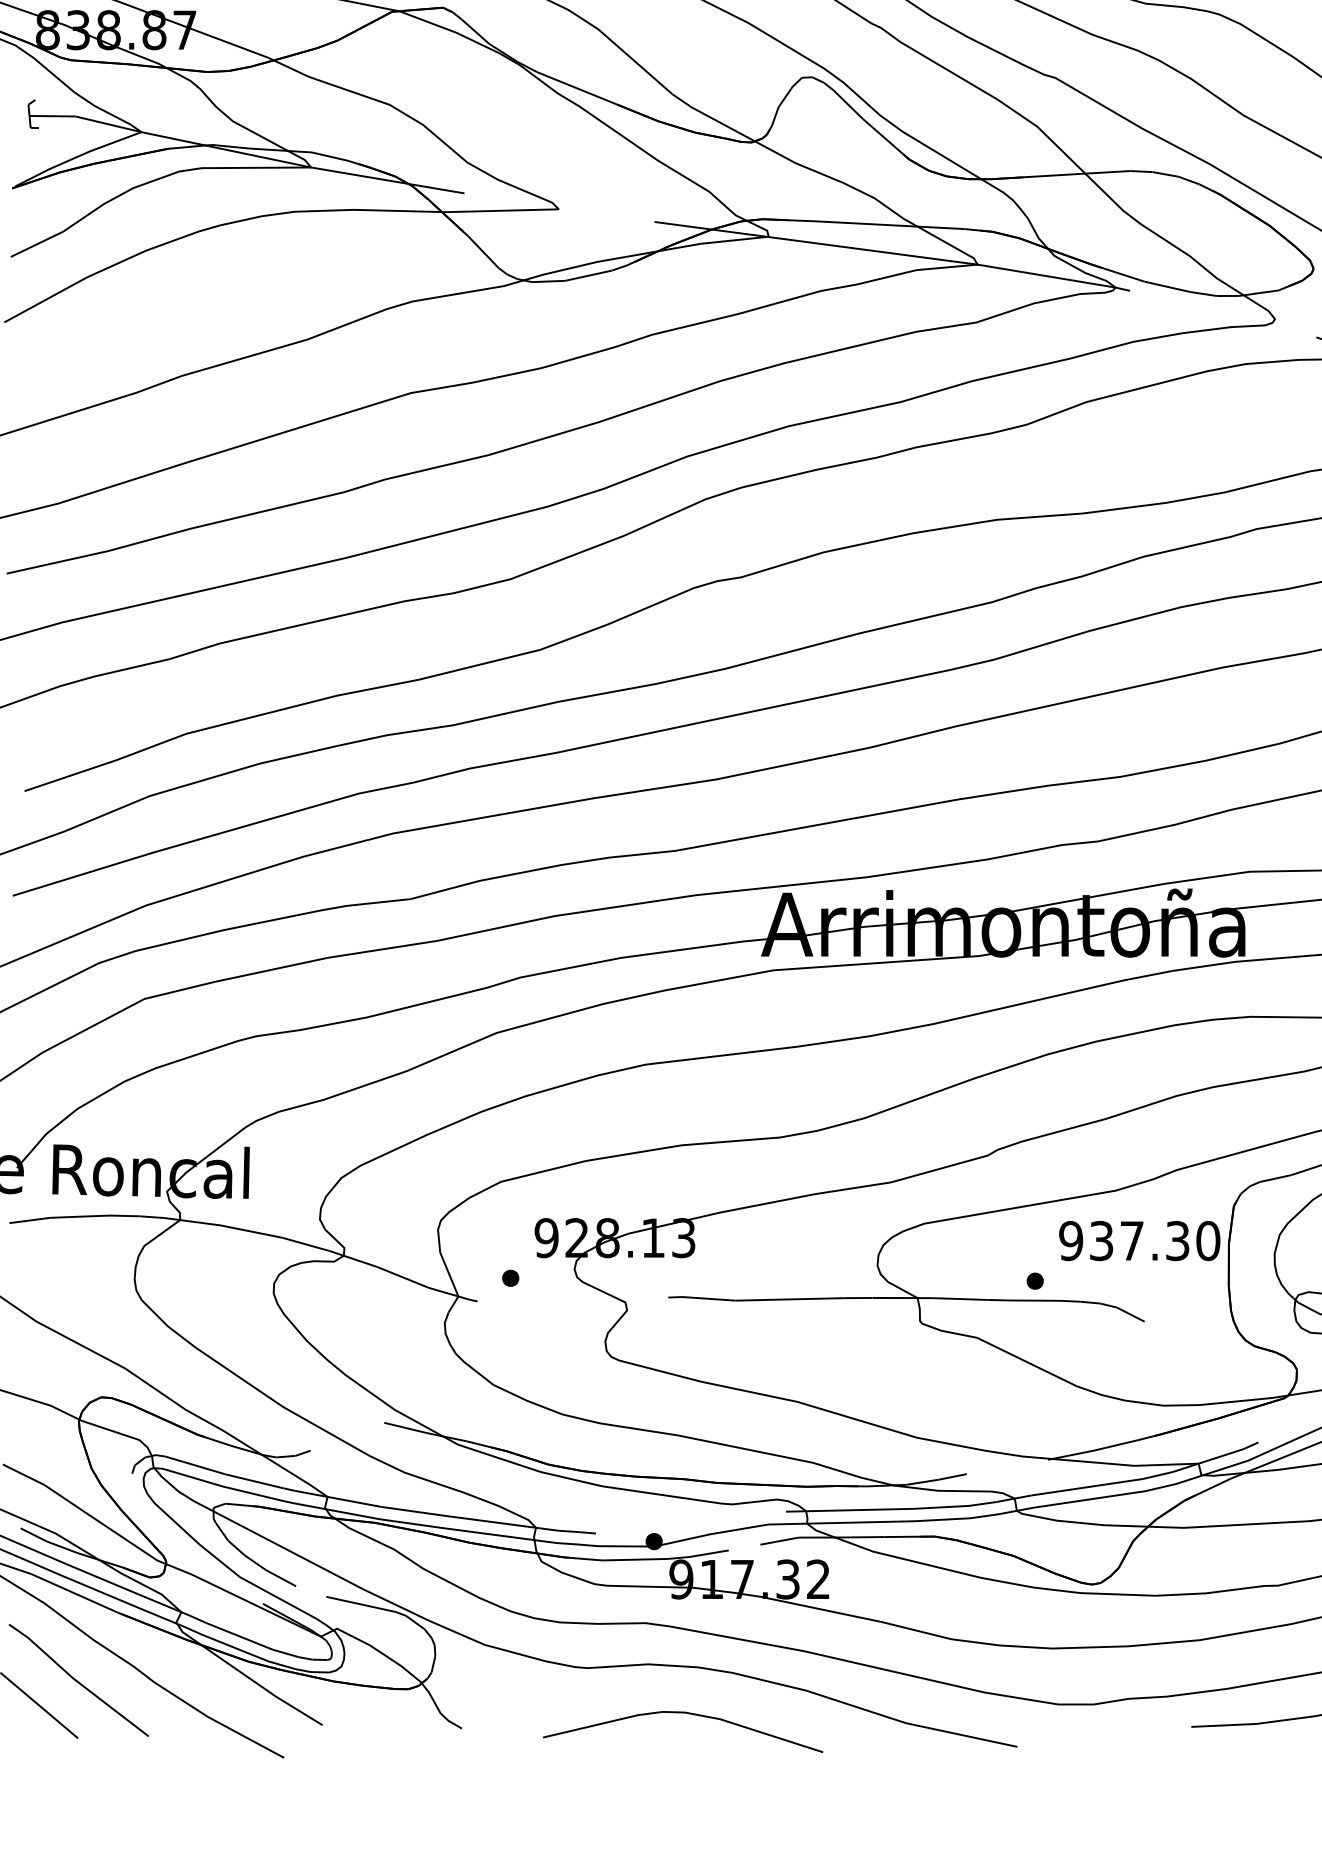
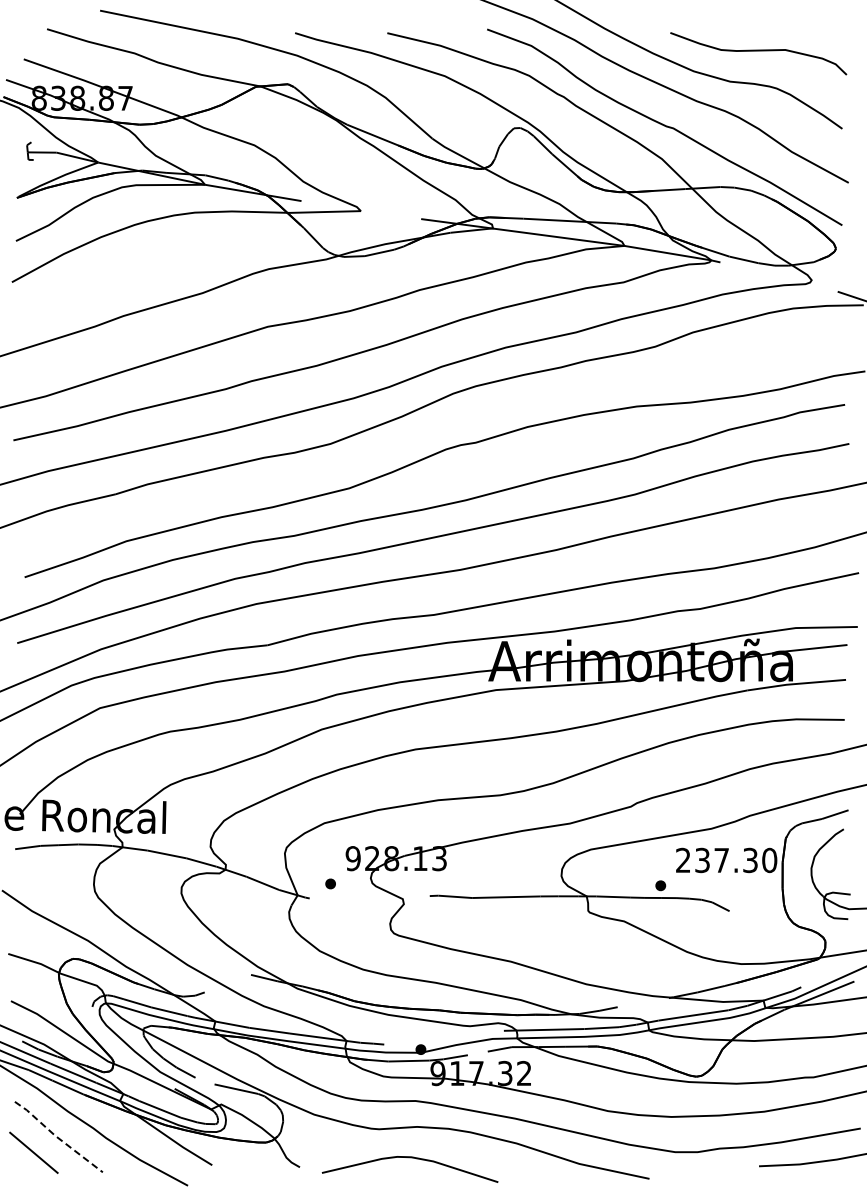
text: (1069, 1241) -> (682, 860), 937.30 -> 237.30
line: (75, 1681) -> (56, 1137), solid -> dashed
curve: (682, 1714) -> (409, 1158), moved

